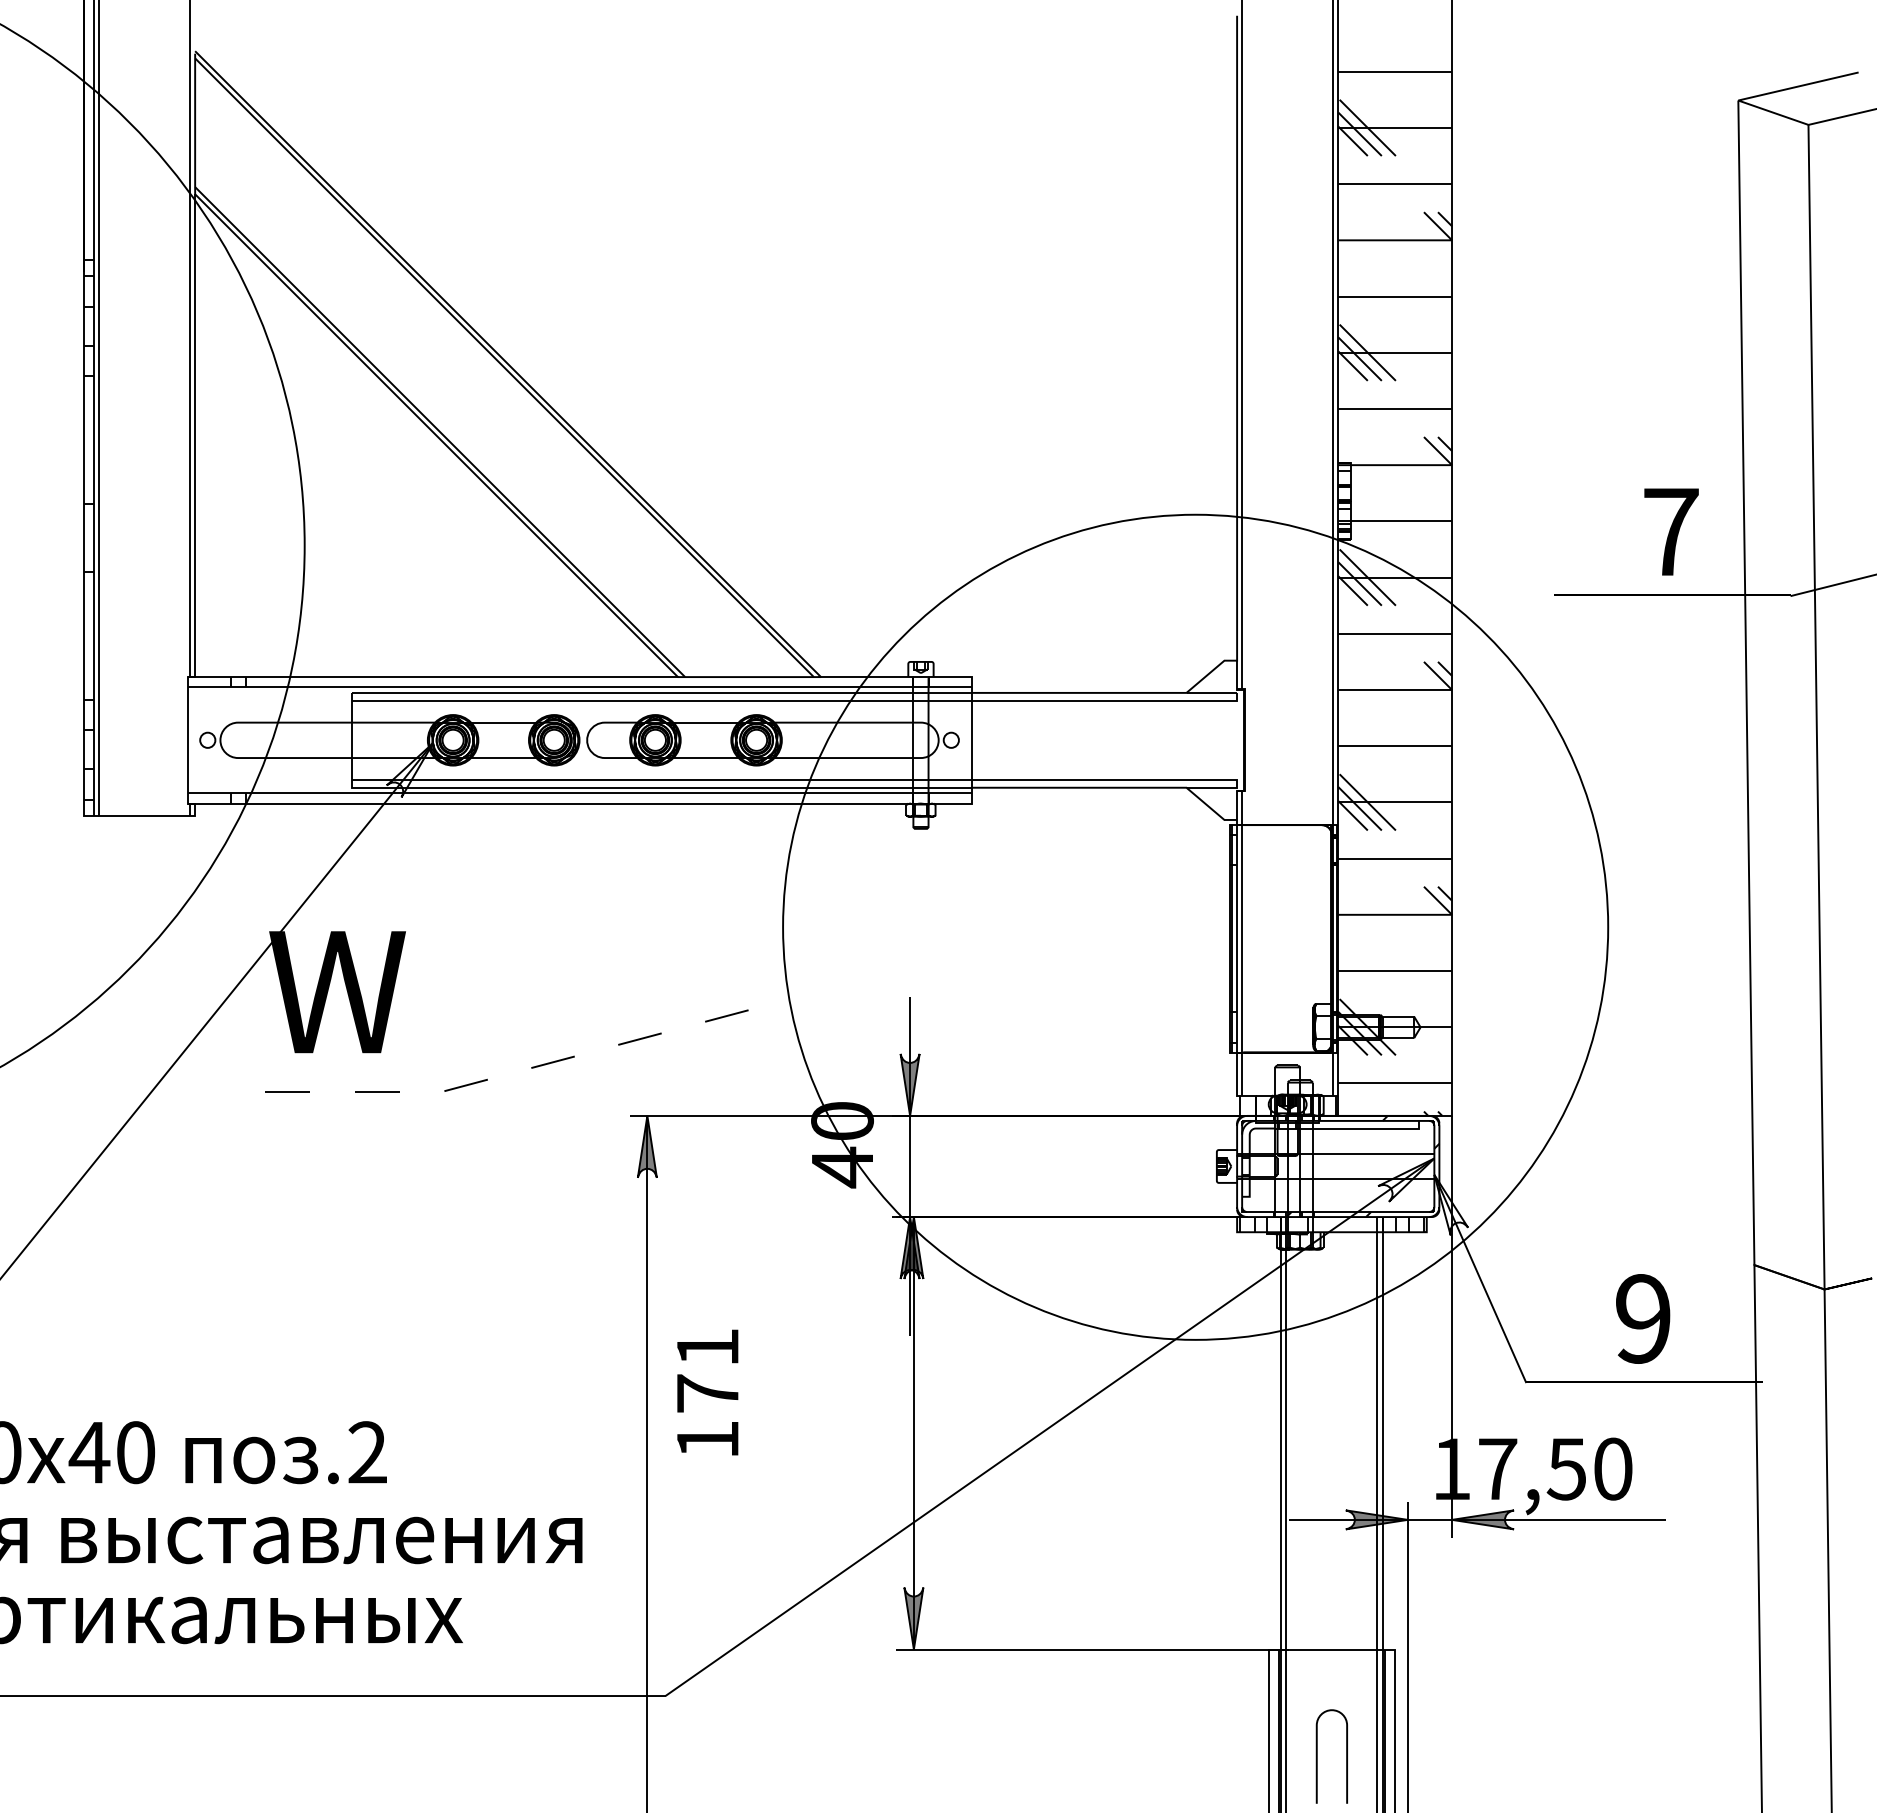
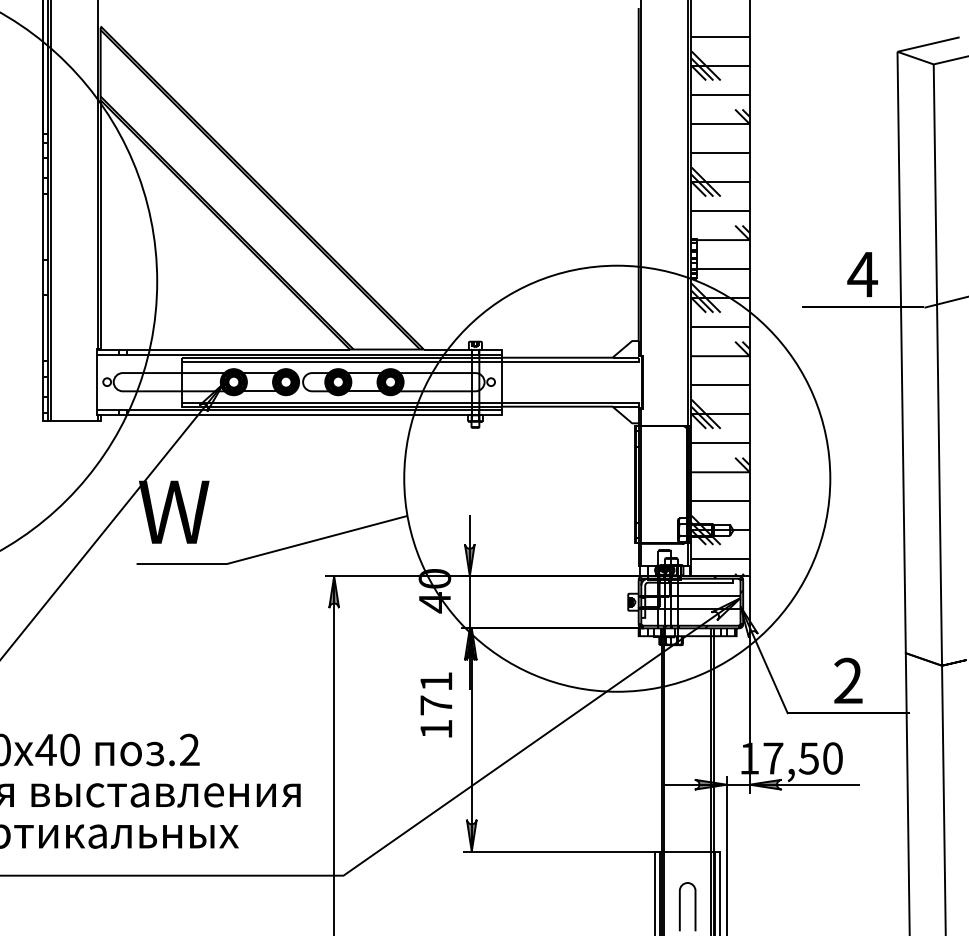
text: (1670, 531) -> (862, 274), 7 -> 4
line: (529, 1068) -> (273, 551), dashed -> solid
text: (1643, 1319) -> (848, 681), 9 -> 2
text: (708, 1391) -> (436, 704), moved

